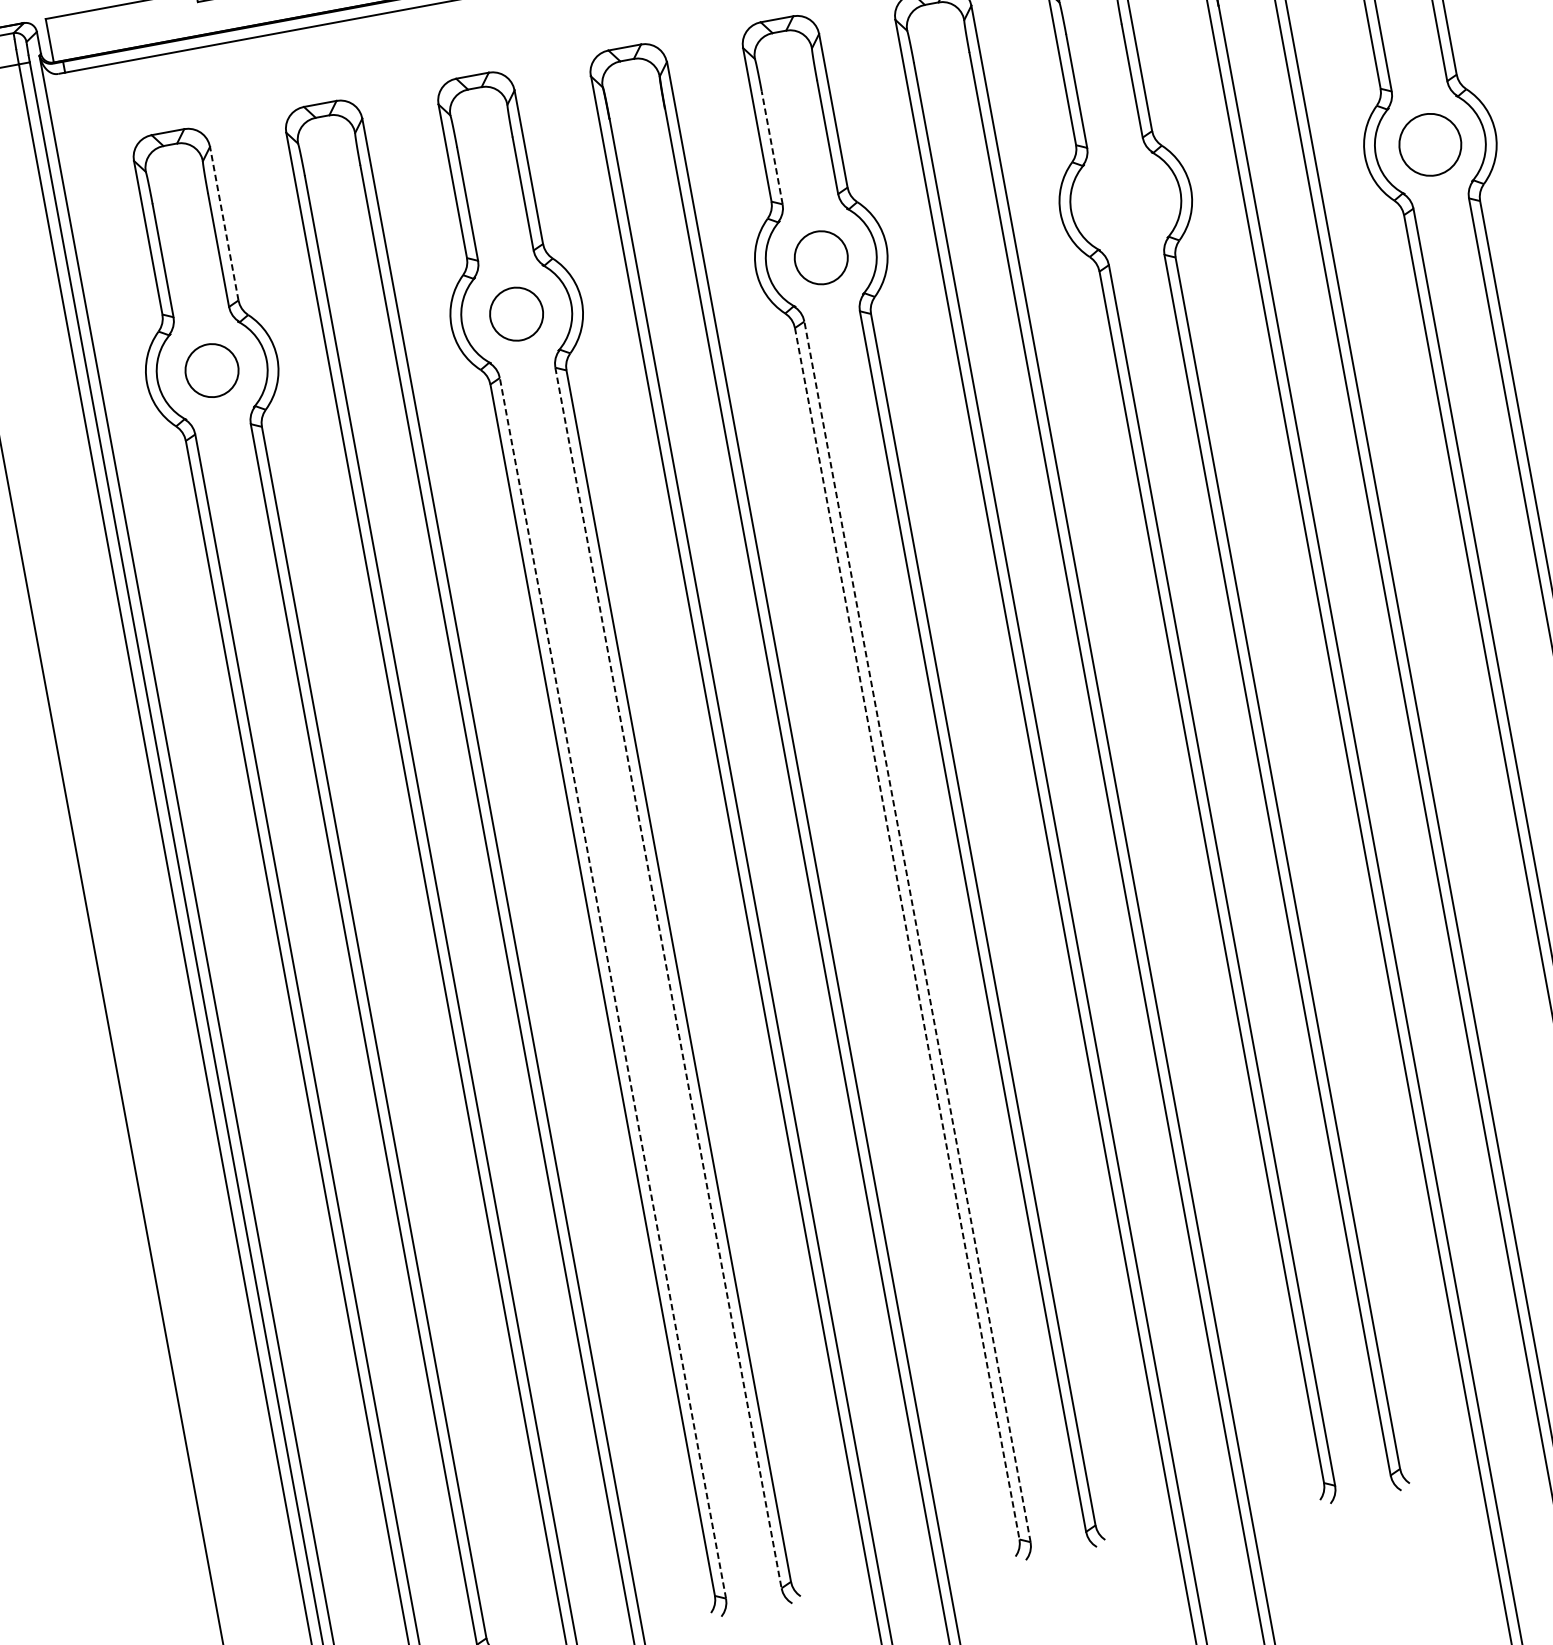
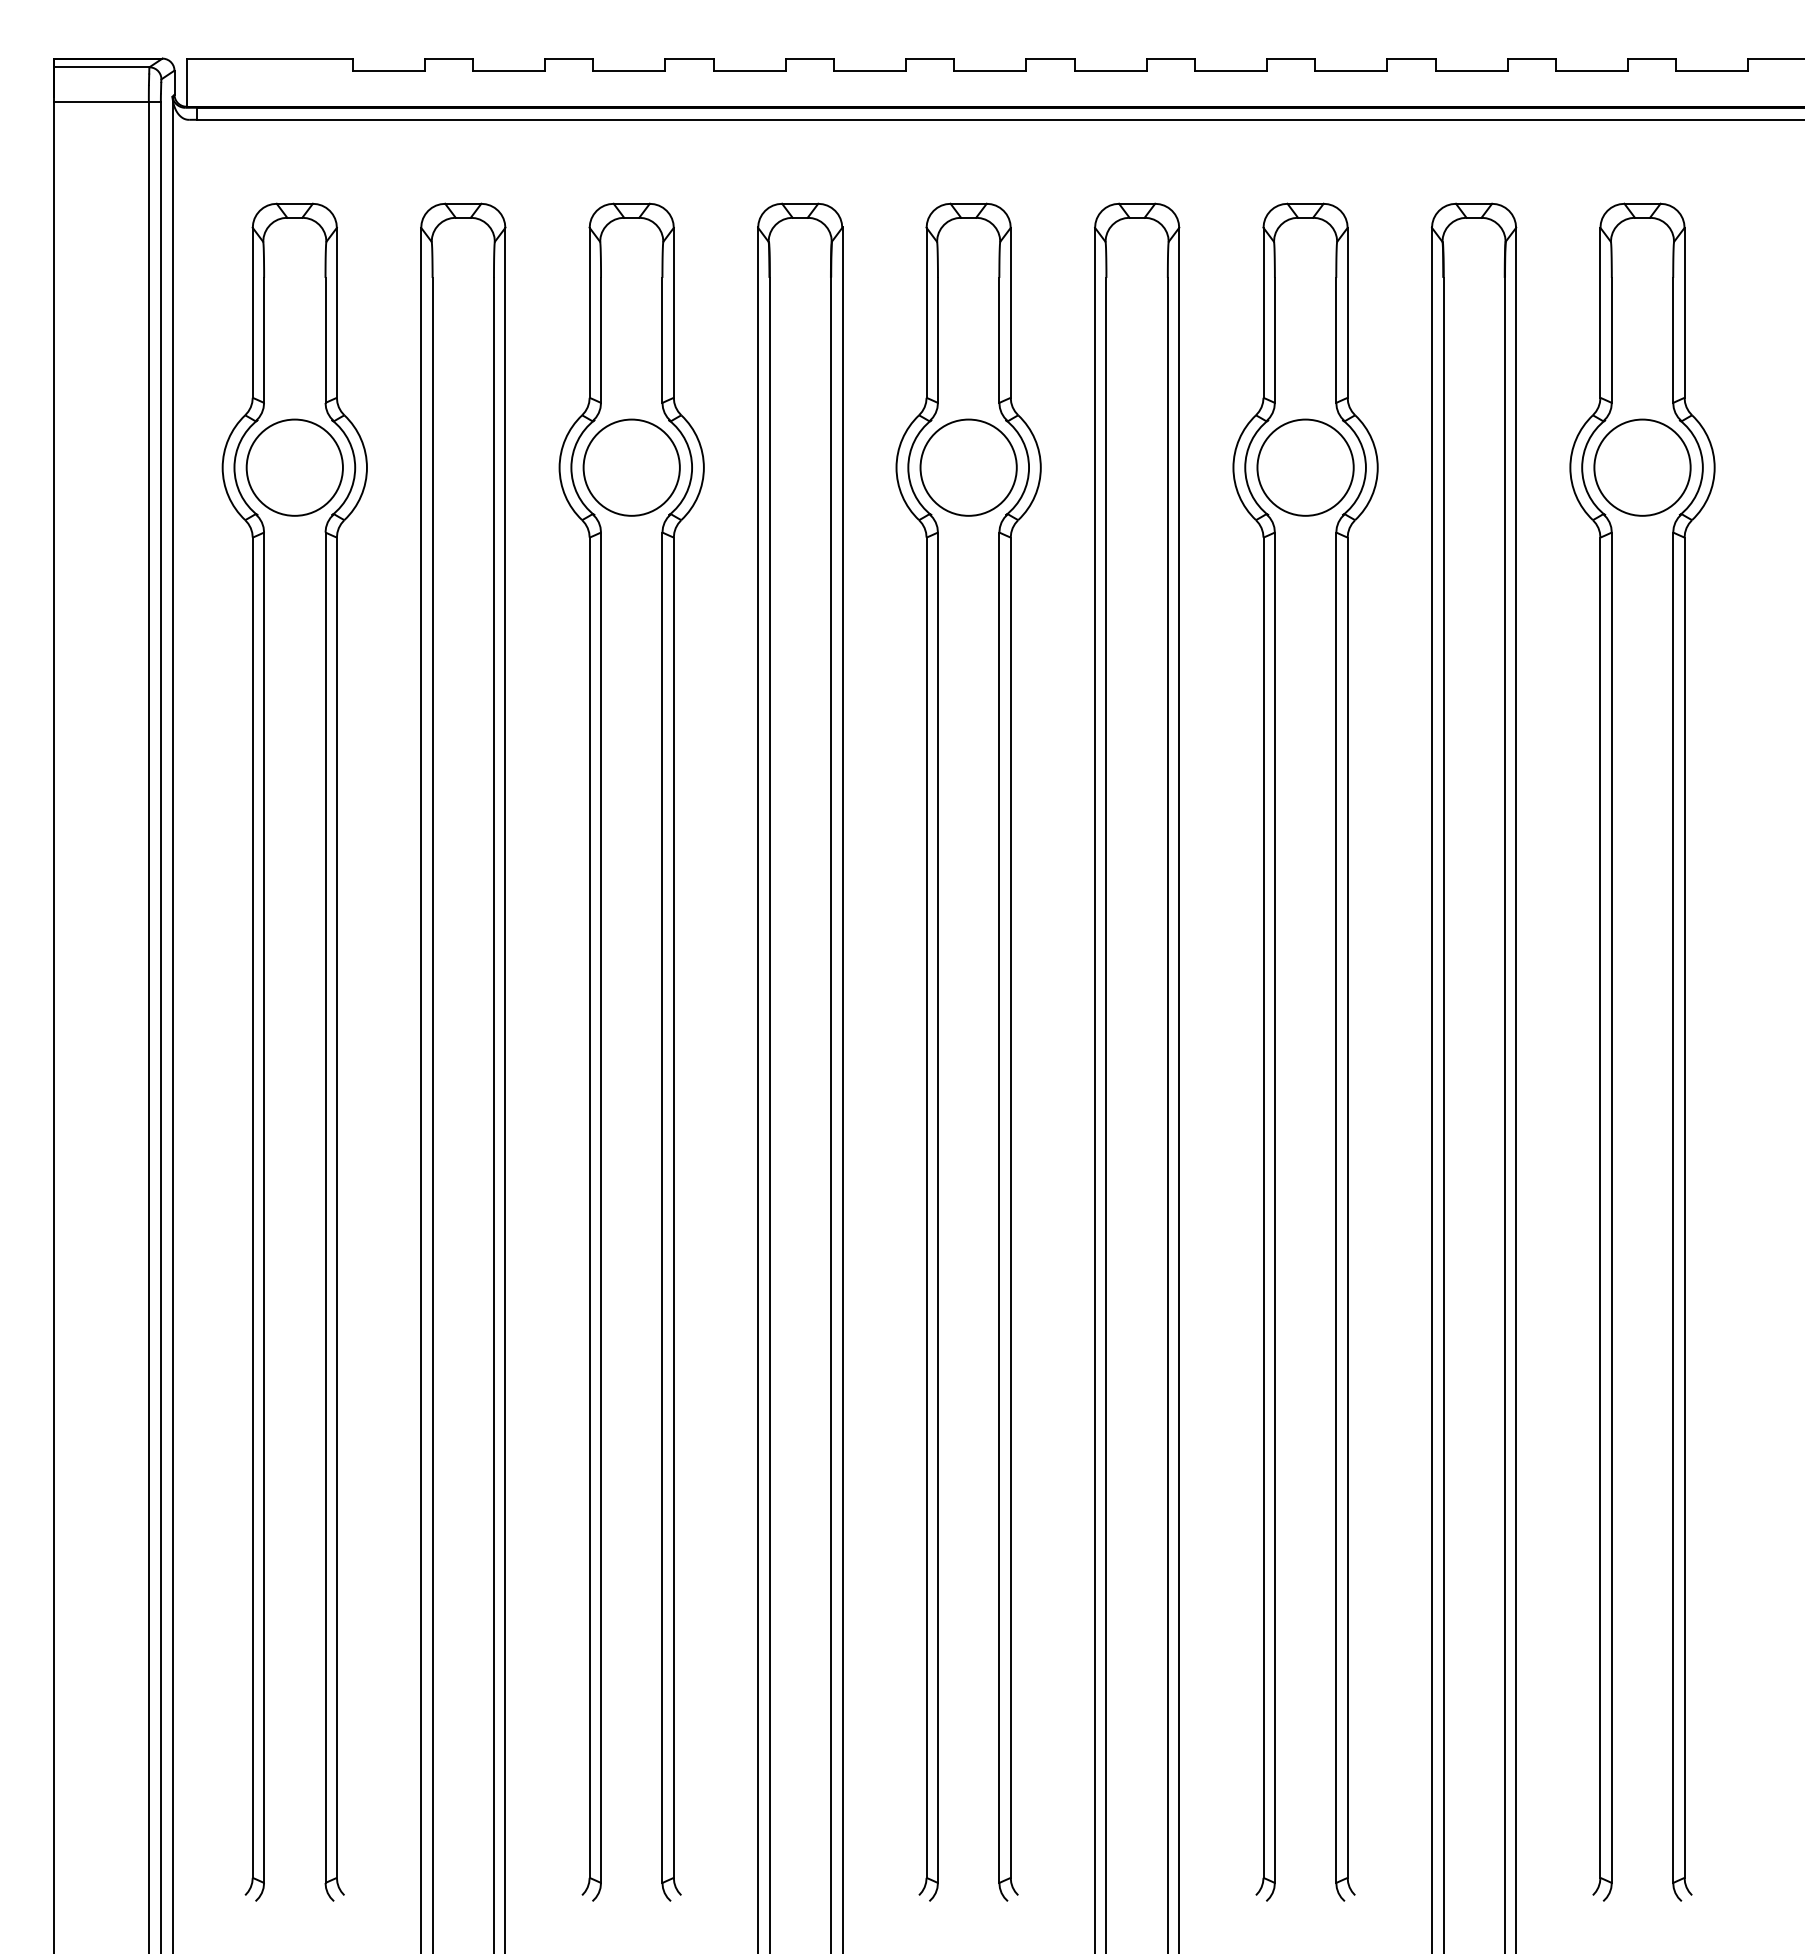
circle: (1430, 144) -> (1642, 467), size x1.43
line: (771, 148) -> (937, 340), dashed -> solid
circle: (1125, 201) -> (1305, 467), added
line: (223, 223) -> (336, 312), dashed -> solid
circle: (821, 257) -> (968, 467), size x1.67
circle: (516, 314) -> (631, 467), size x1.67
circle: (211, 370) -> (294, 467), size x1.67
line: (917, 931) -> (937, 1207), dashed -> solid
line: (907, 934) -> (926, 1208), dashed -> solid
line: (668, 978) -> (662, 1208), dashed -> solid
line: (613, 988) -> (601, 1207), dashed -> solid

